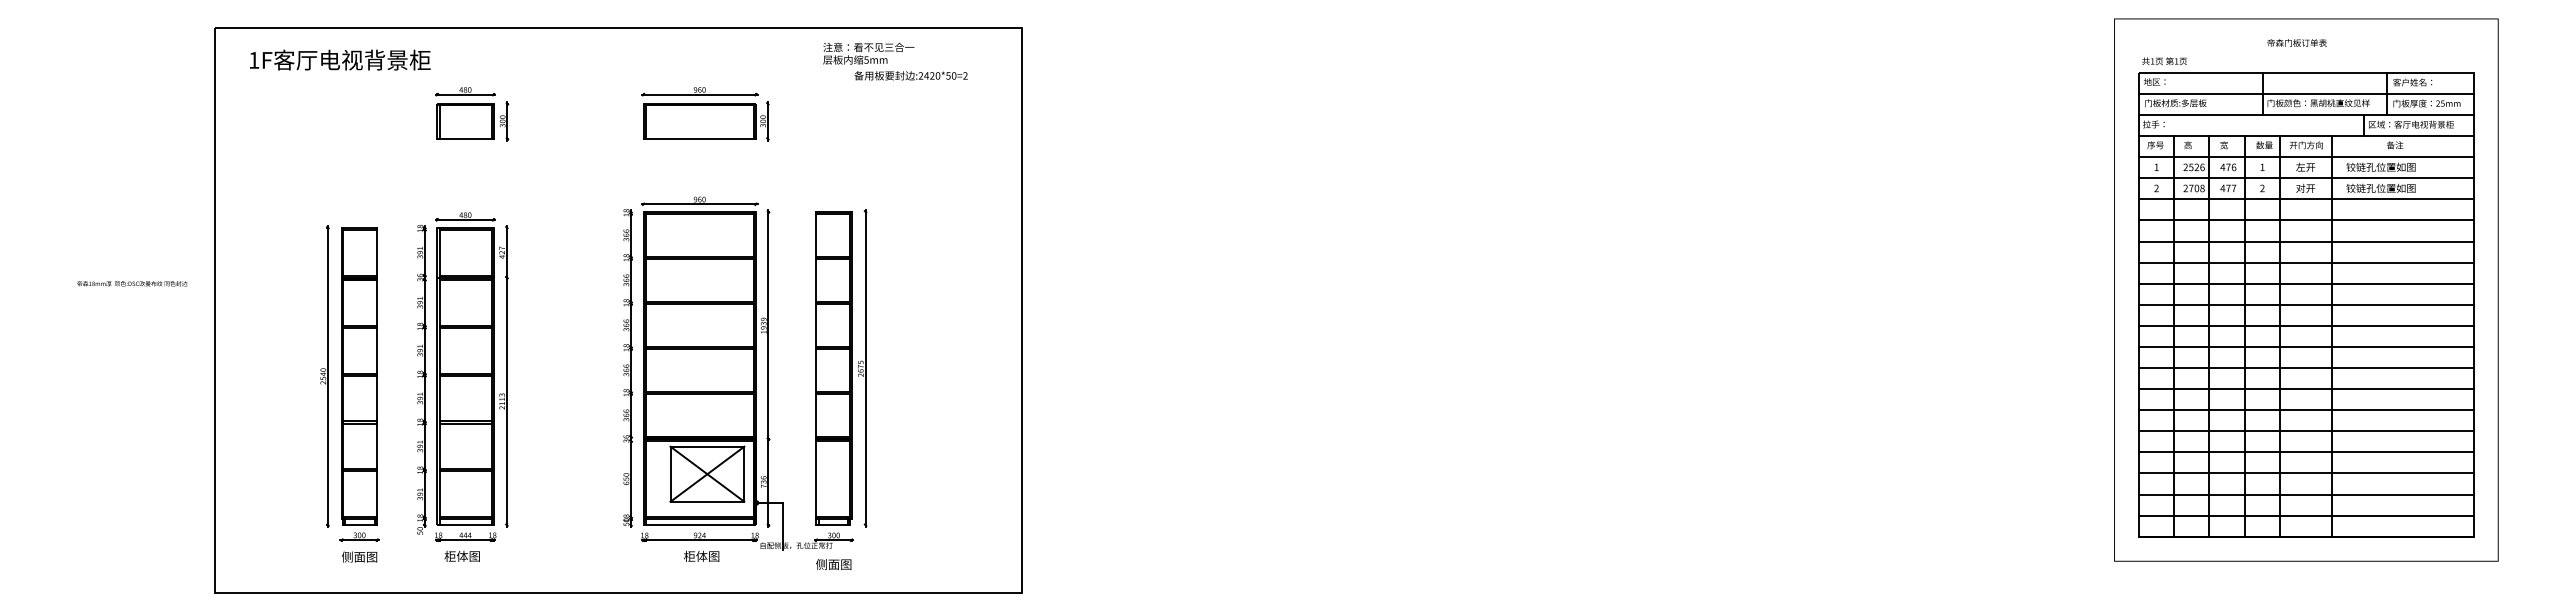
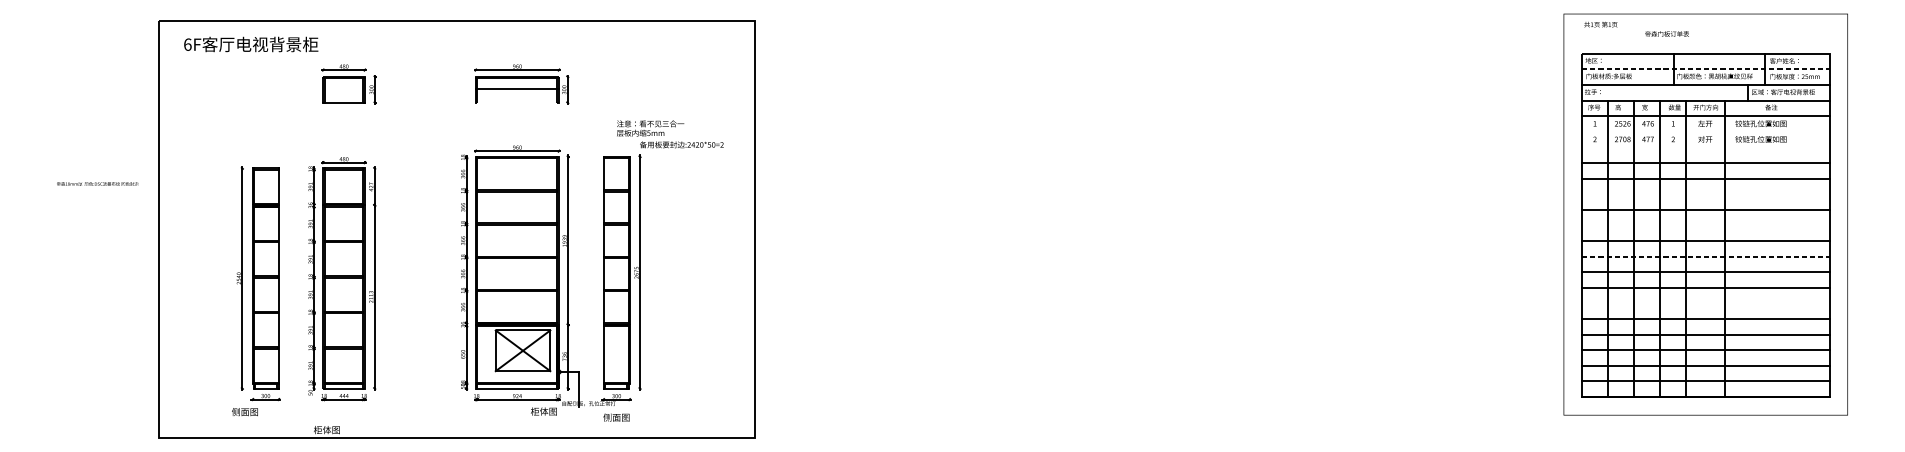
text: (2296, 42) -> (1666, 33), moved
text: (254, 59) -> (188, 44), 1F -> 6F
text: (2164, 60) -> (1600, 24), moved
text: (895, 61) -> (670, 134), moved
line: (2306, 93) -> (1705, 69), solid -> dashed
line: (699, 138) -> (517, 88), moved
line: (2306, 178) -> (1705, 132), removed
line: (2306, 199) -> (1705, 147), removed
line: (2306, 262) -> (1705, 194), removed
text: (132, 283) -> (97, 183), moved
line: (2306, 304) -> (1705, 225), removed
line: (2306, 346) -> (1705, 256), solid -> dashed
line: (2306, 410) -> (1705, 303), removed
text: (461, 555) -> (326, 429), moved
text: (701, 555) -> (543, 410), moved
text: (359, 556) -> (244, 411), moved

